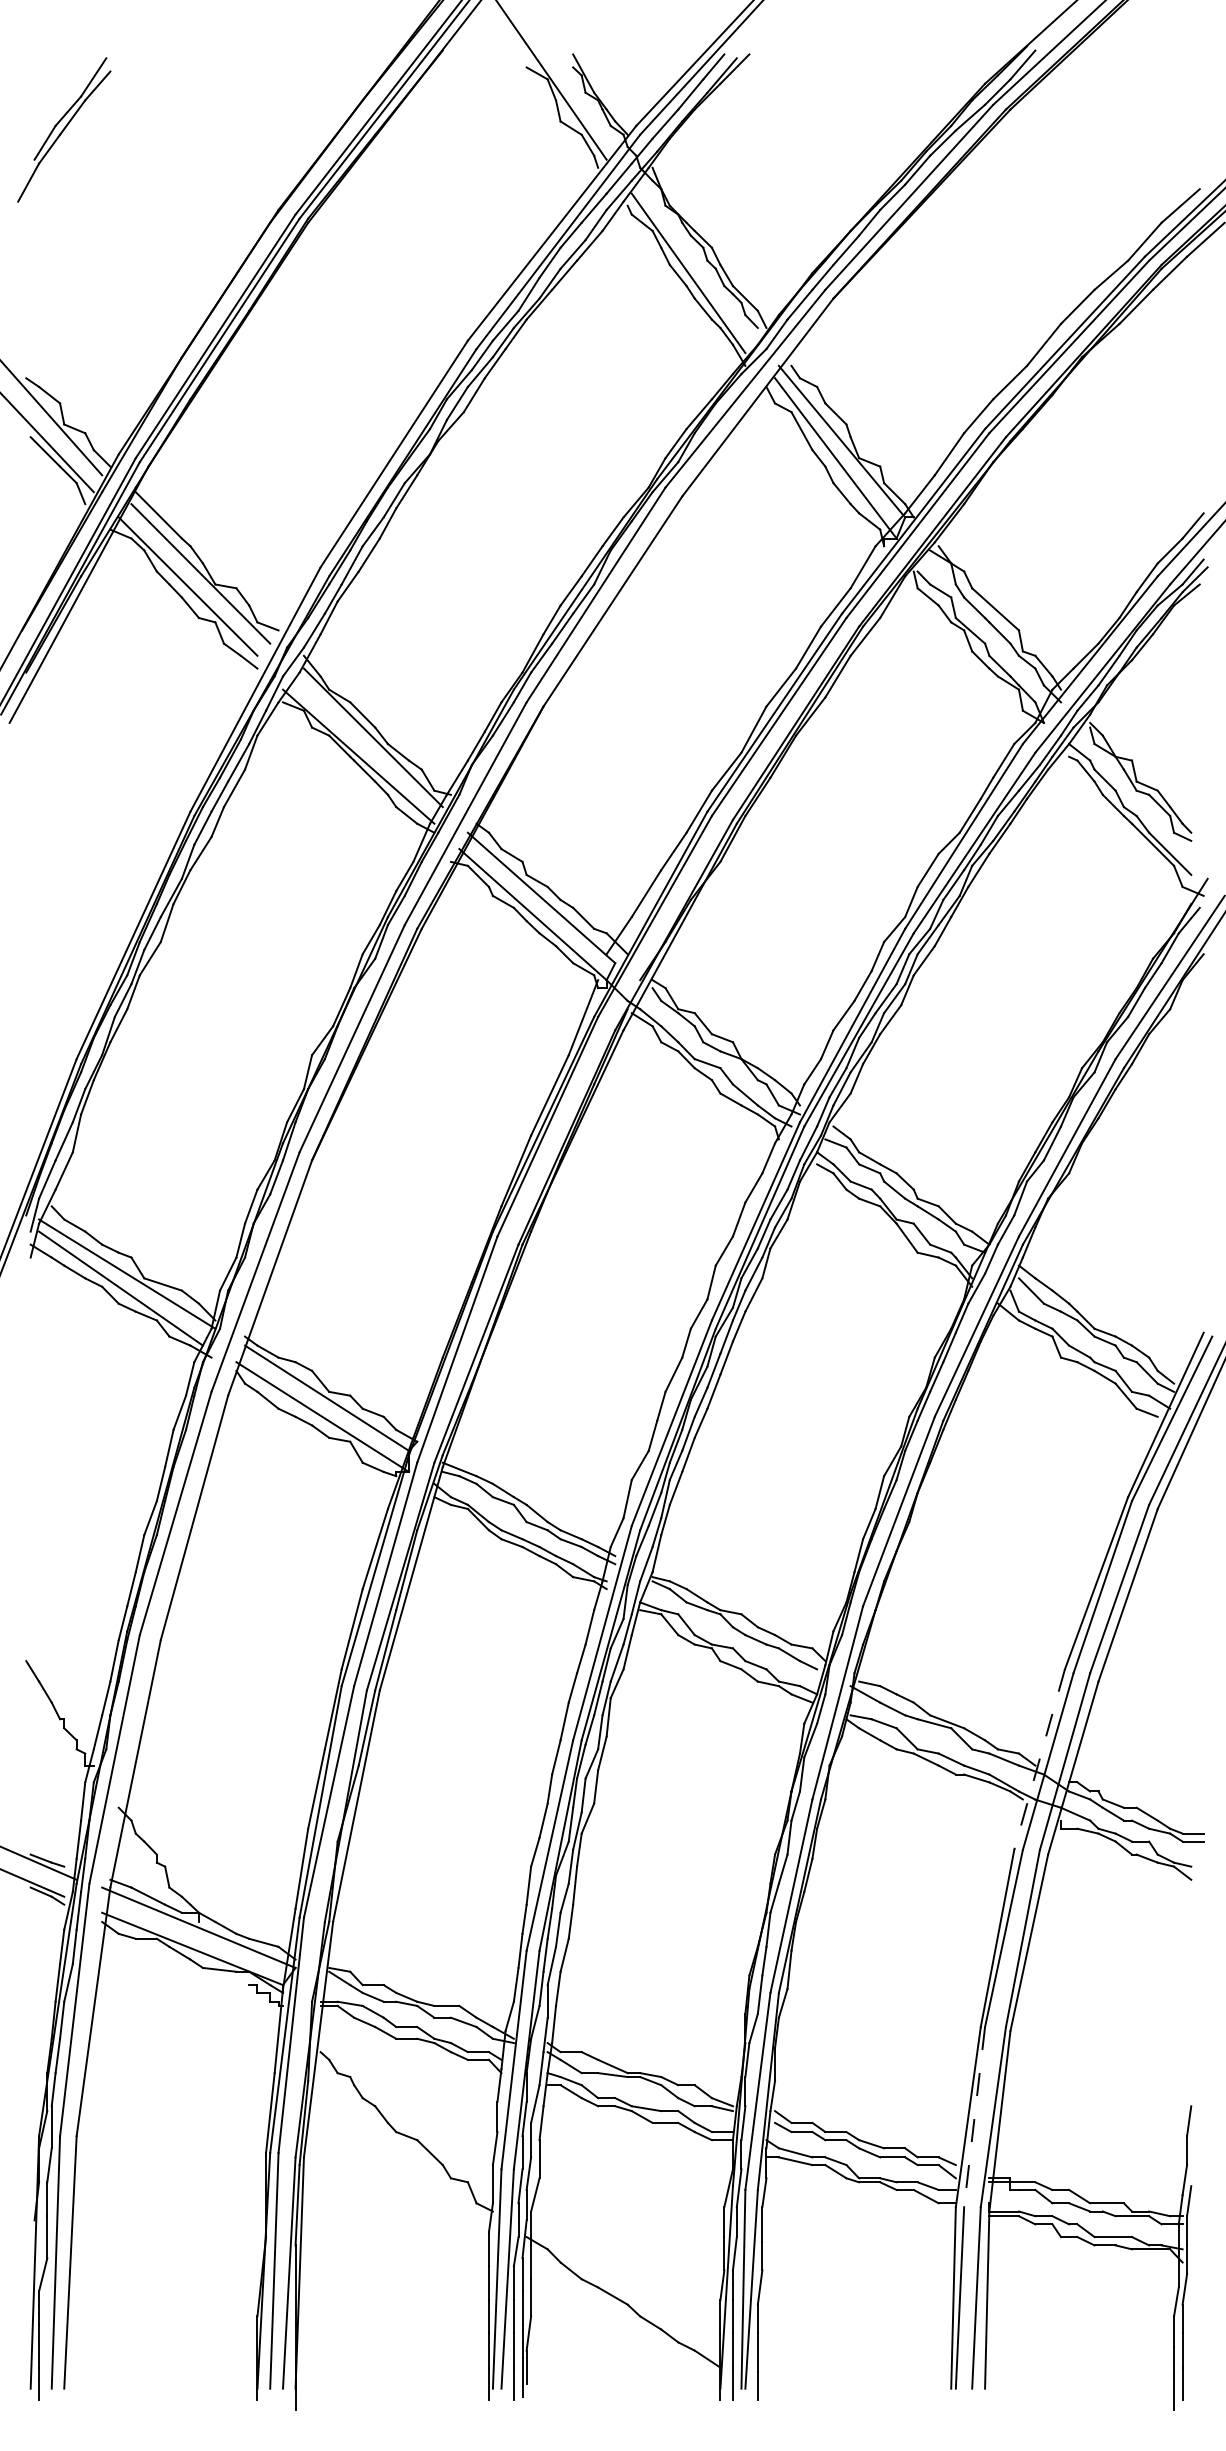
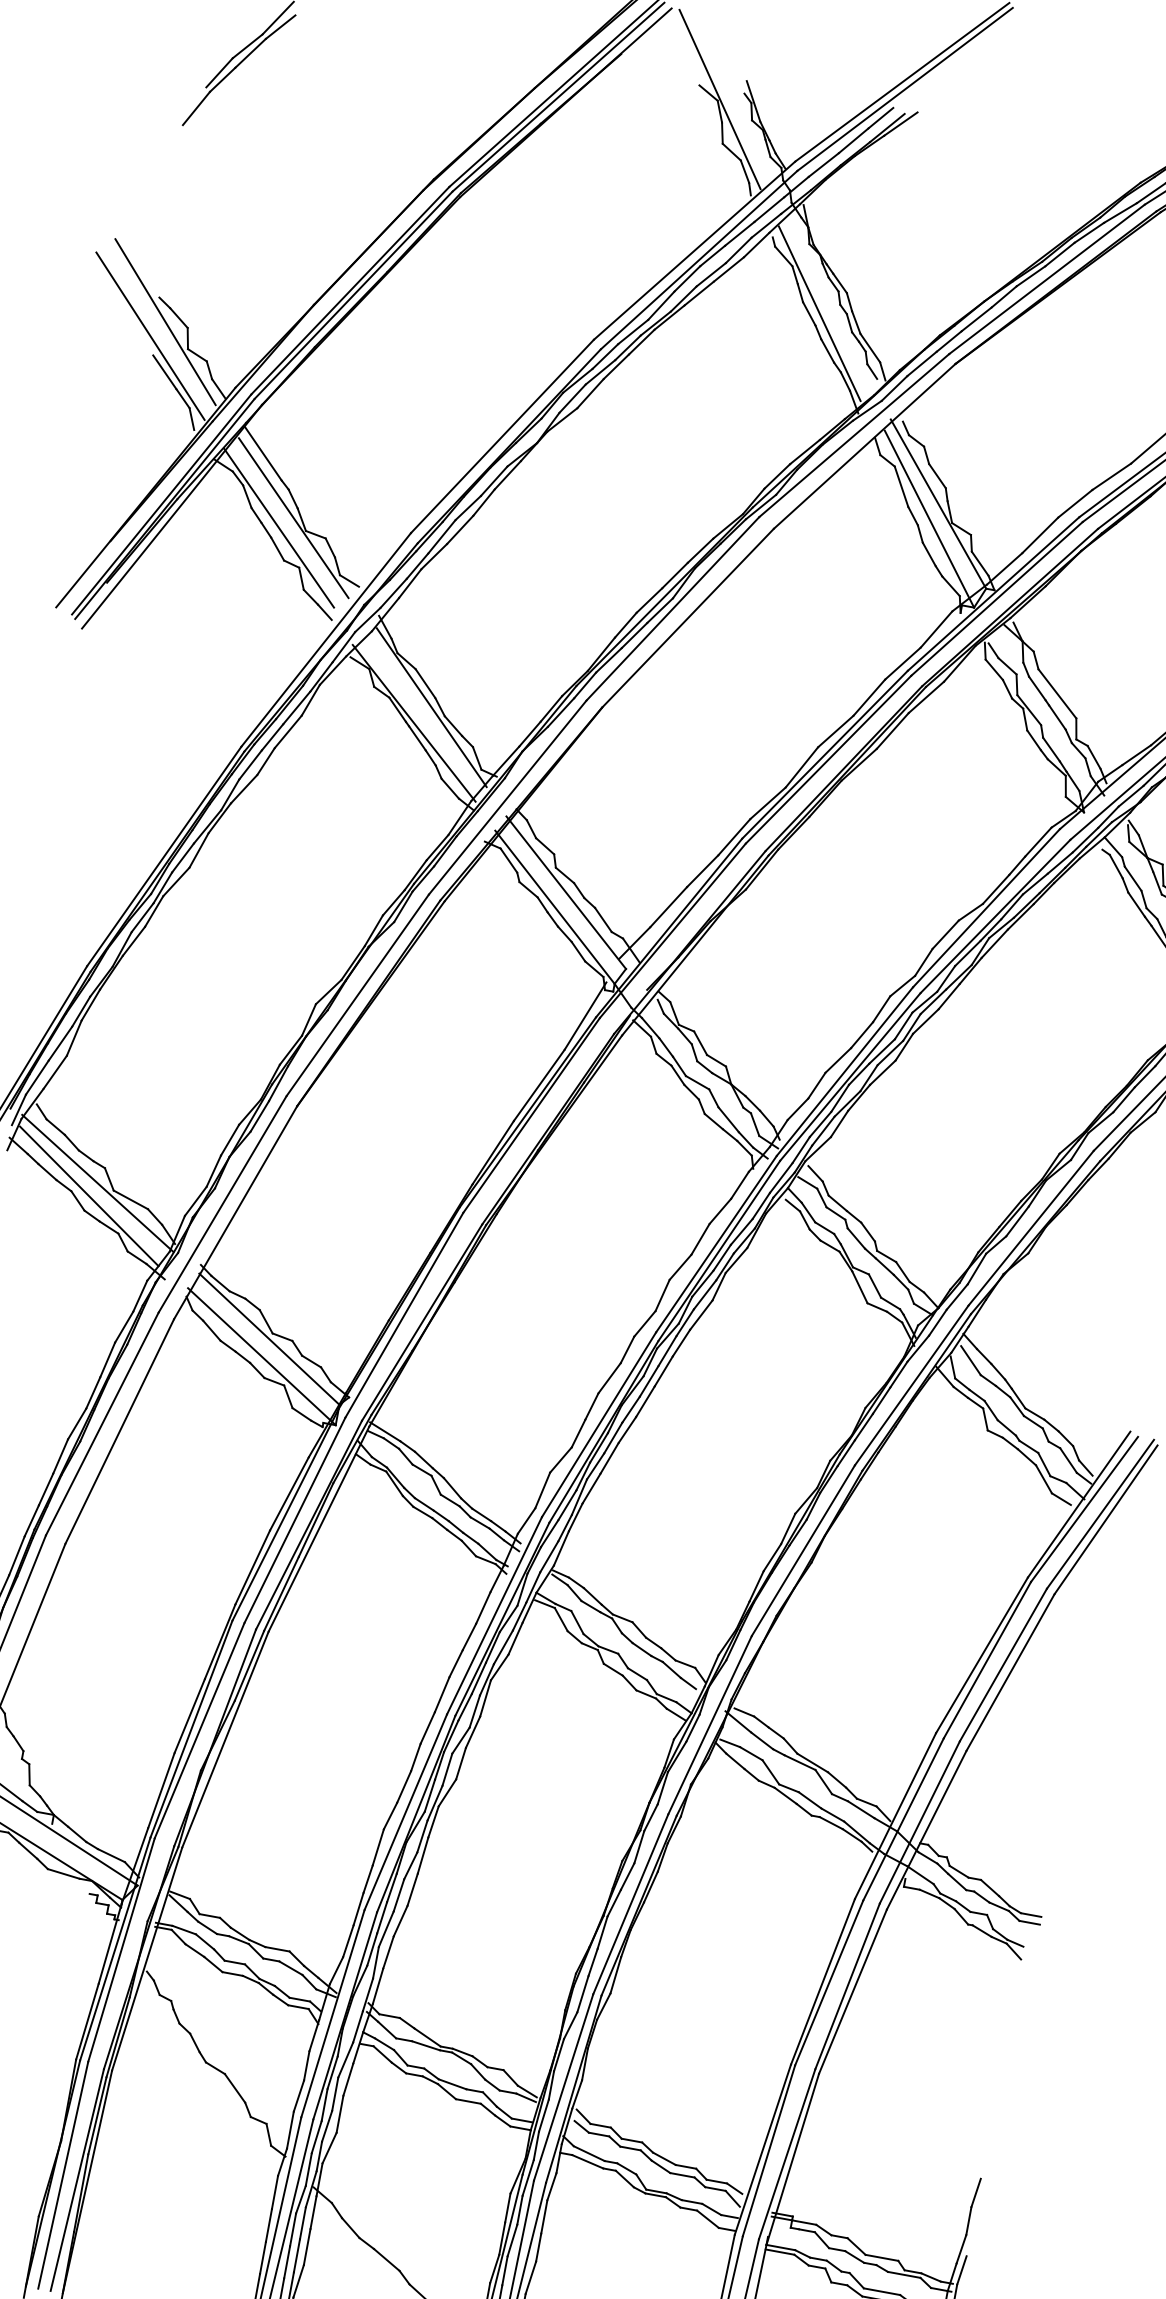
line: (1039, 1759) -> (895, 1815), dashed -> solid
line: (974, 2117) -> (768, 2151), dashed -> solid

